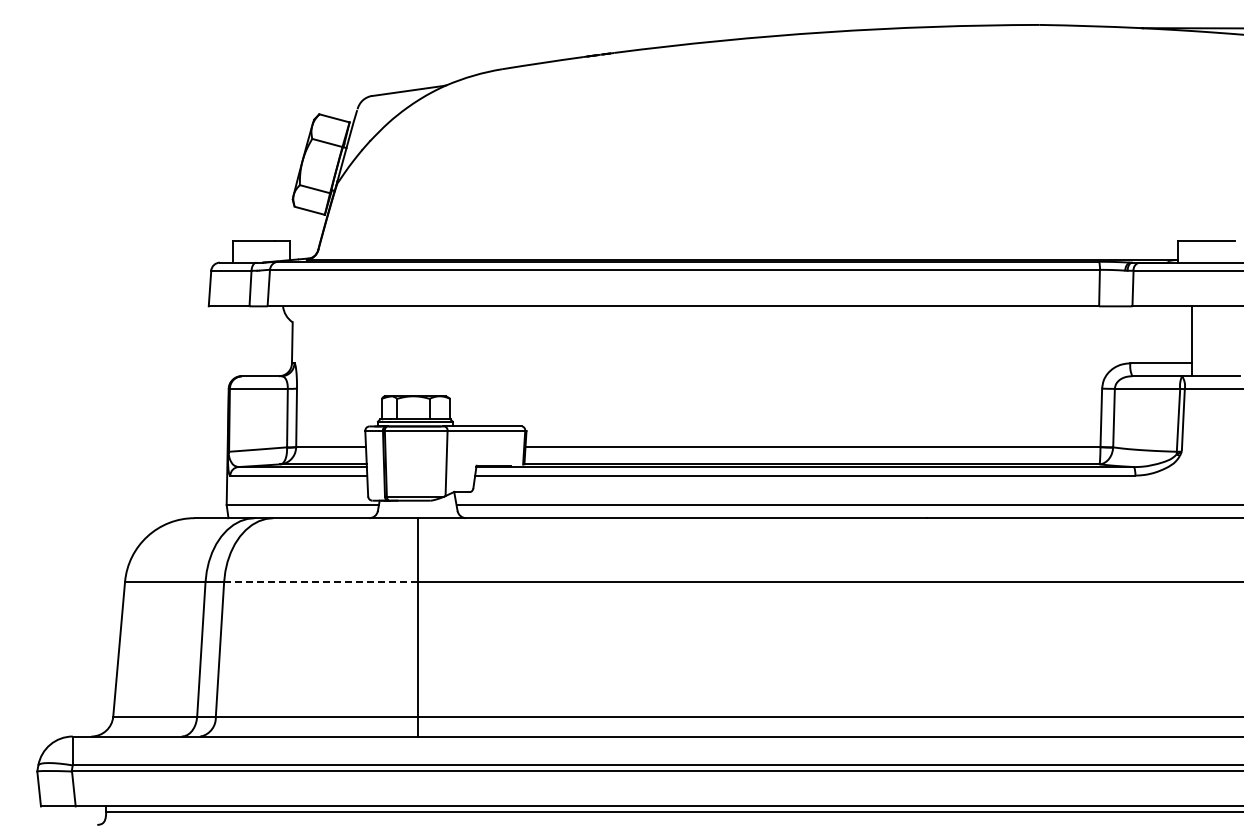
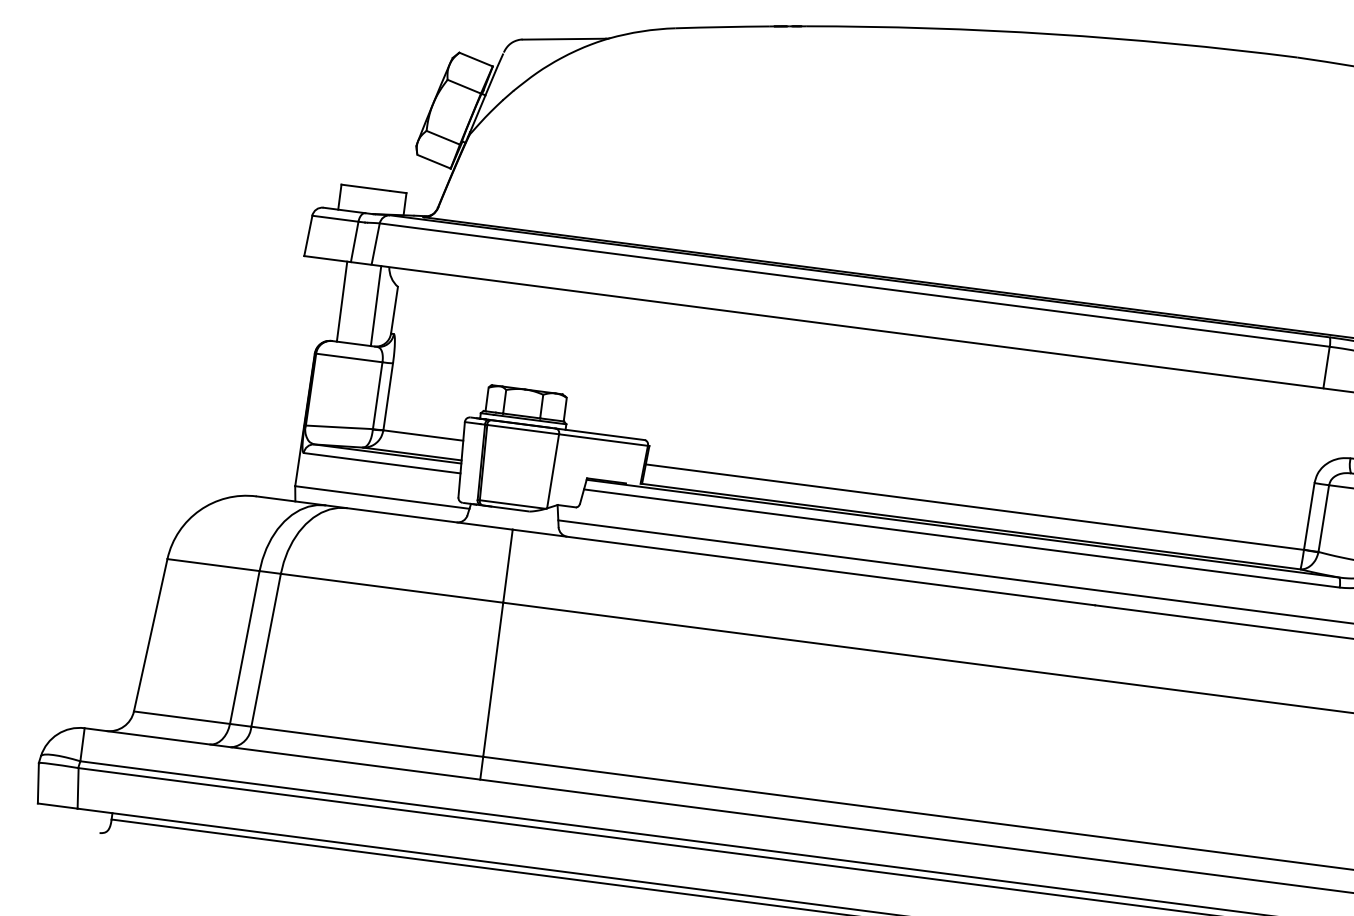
line: (246, 341) -> (342, 301), added
line: (276, 341) -> (376, 306), added
line: (320, 581) -> (391, 587), dashed -> solid

